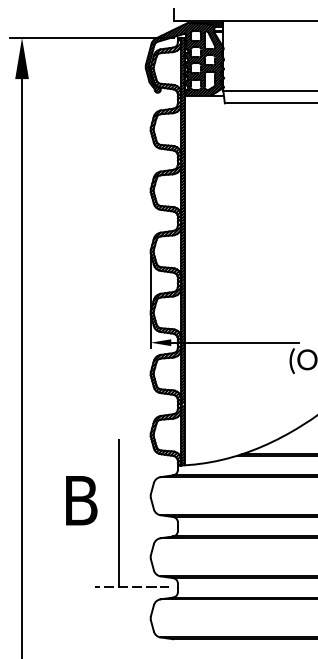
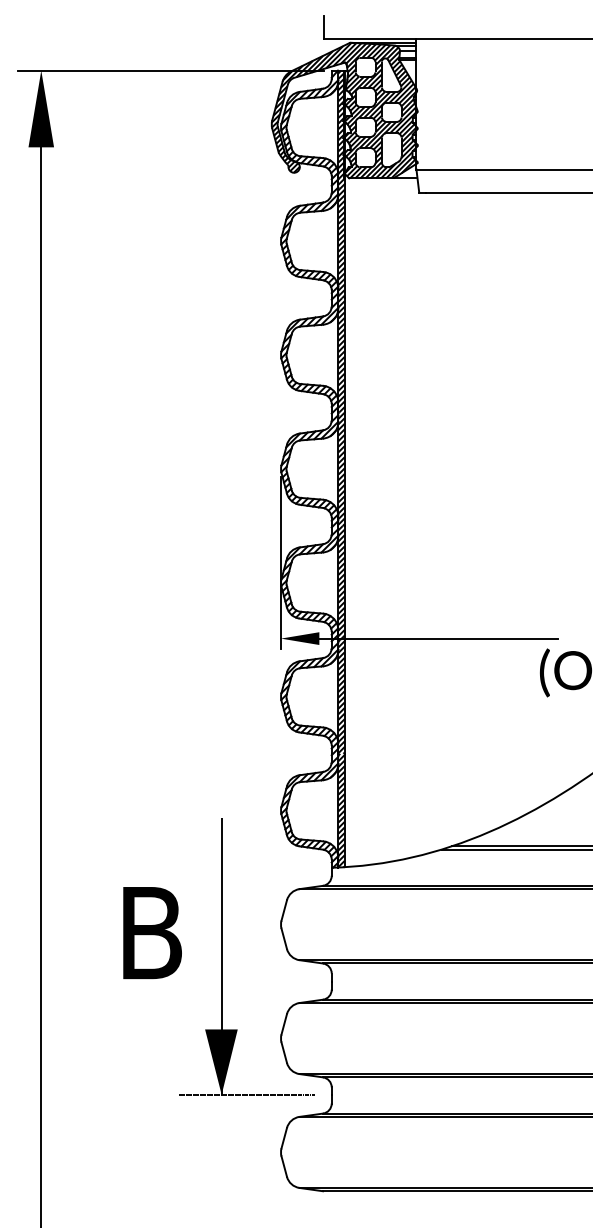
fill: (118, 569) -> (221, 1061), added

